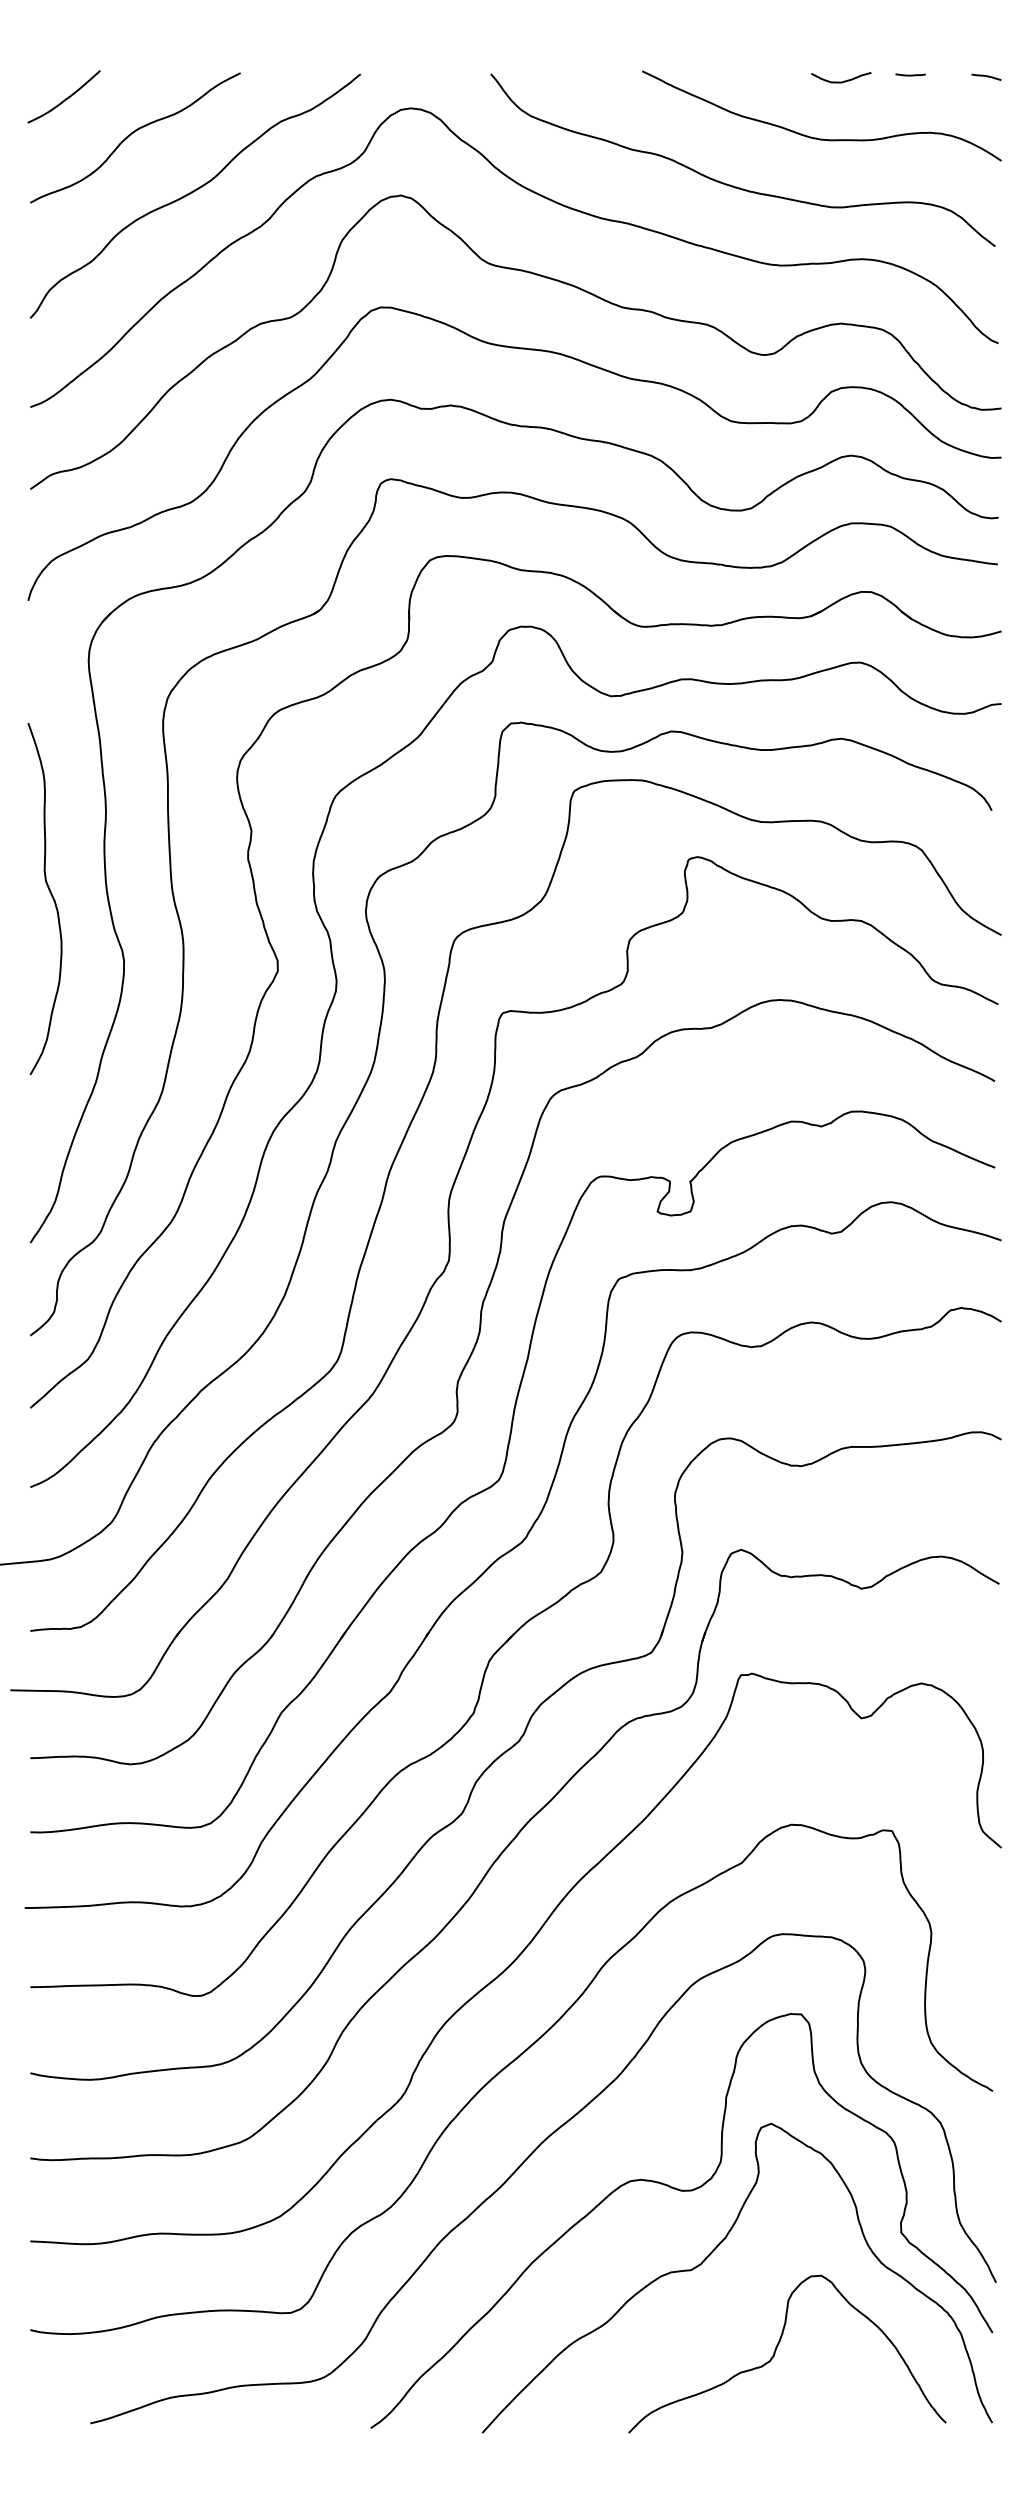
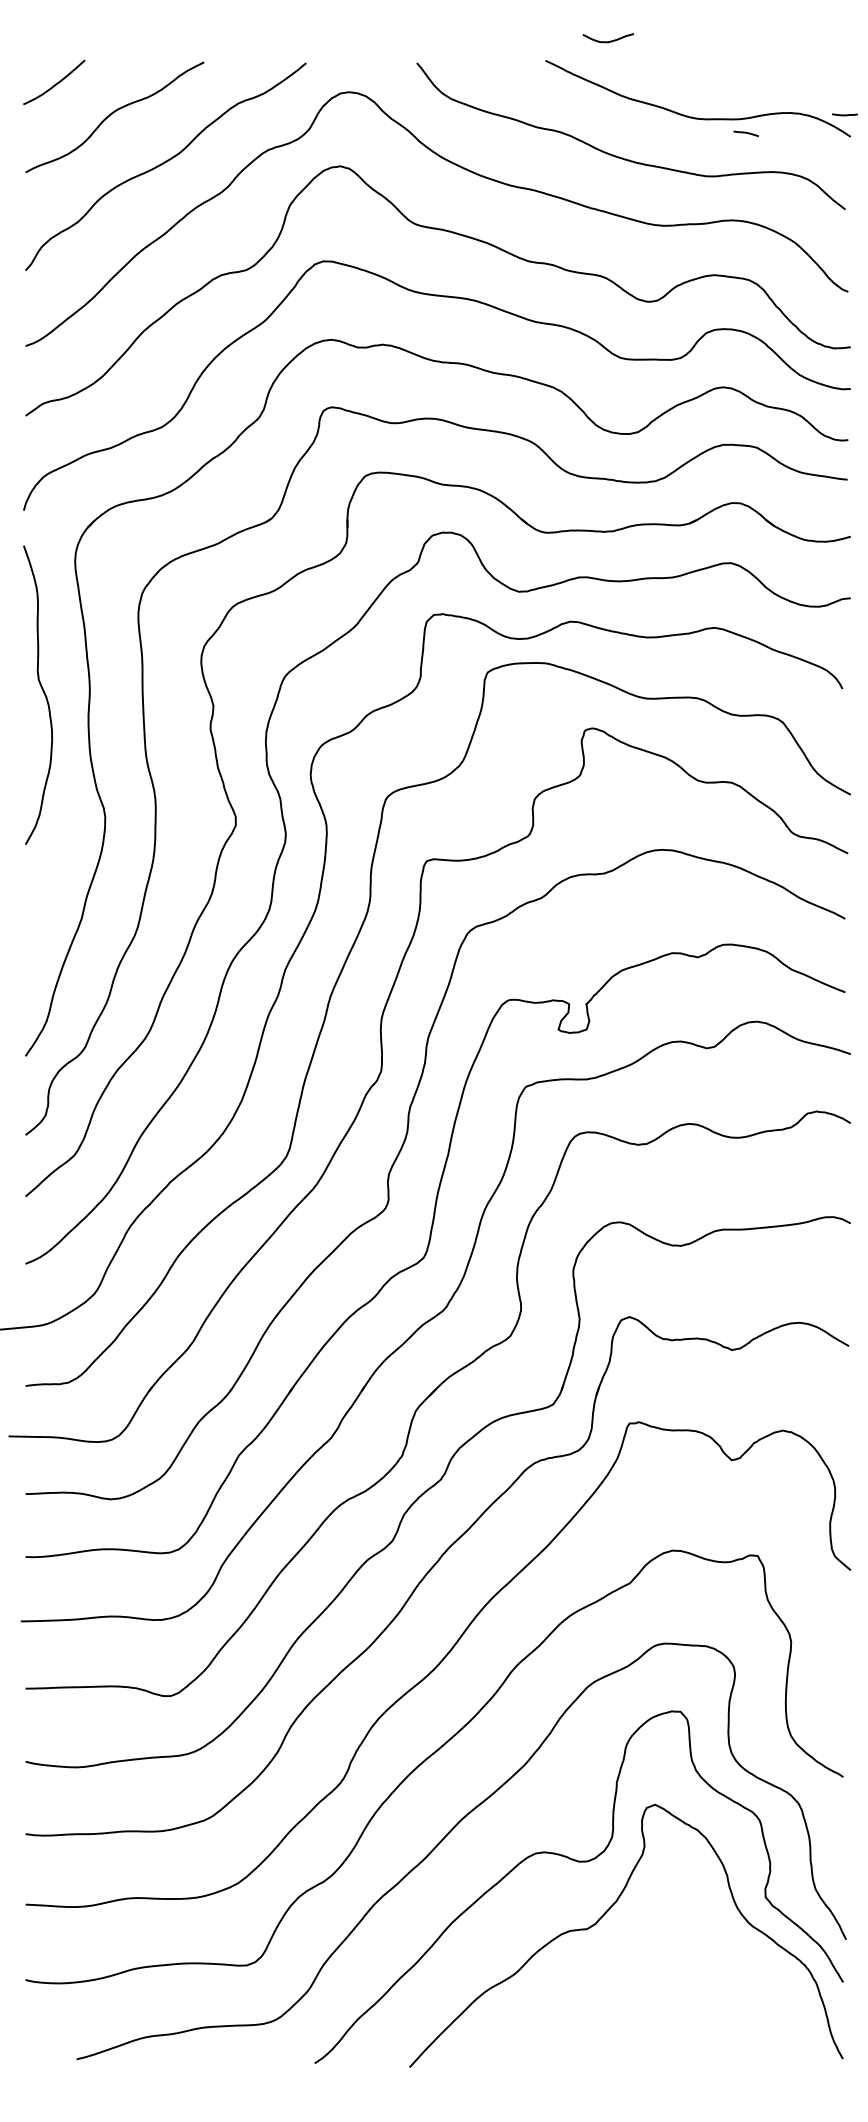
line: (910, 74) -> (844, 114), moved
line: (986, 76) -> (746, 133), moved
curve: (841, 81) -> (608, 41), moved
curve: (50, 894) -> (42, 691), moved
curve: (777, 2348) -> (660, 1995), removed

